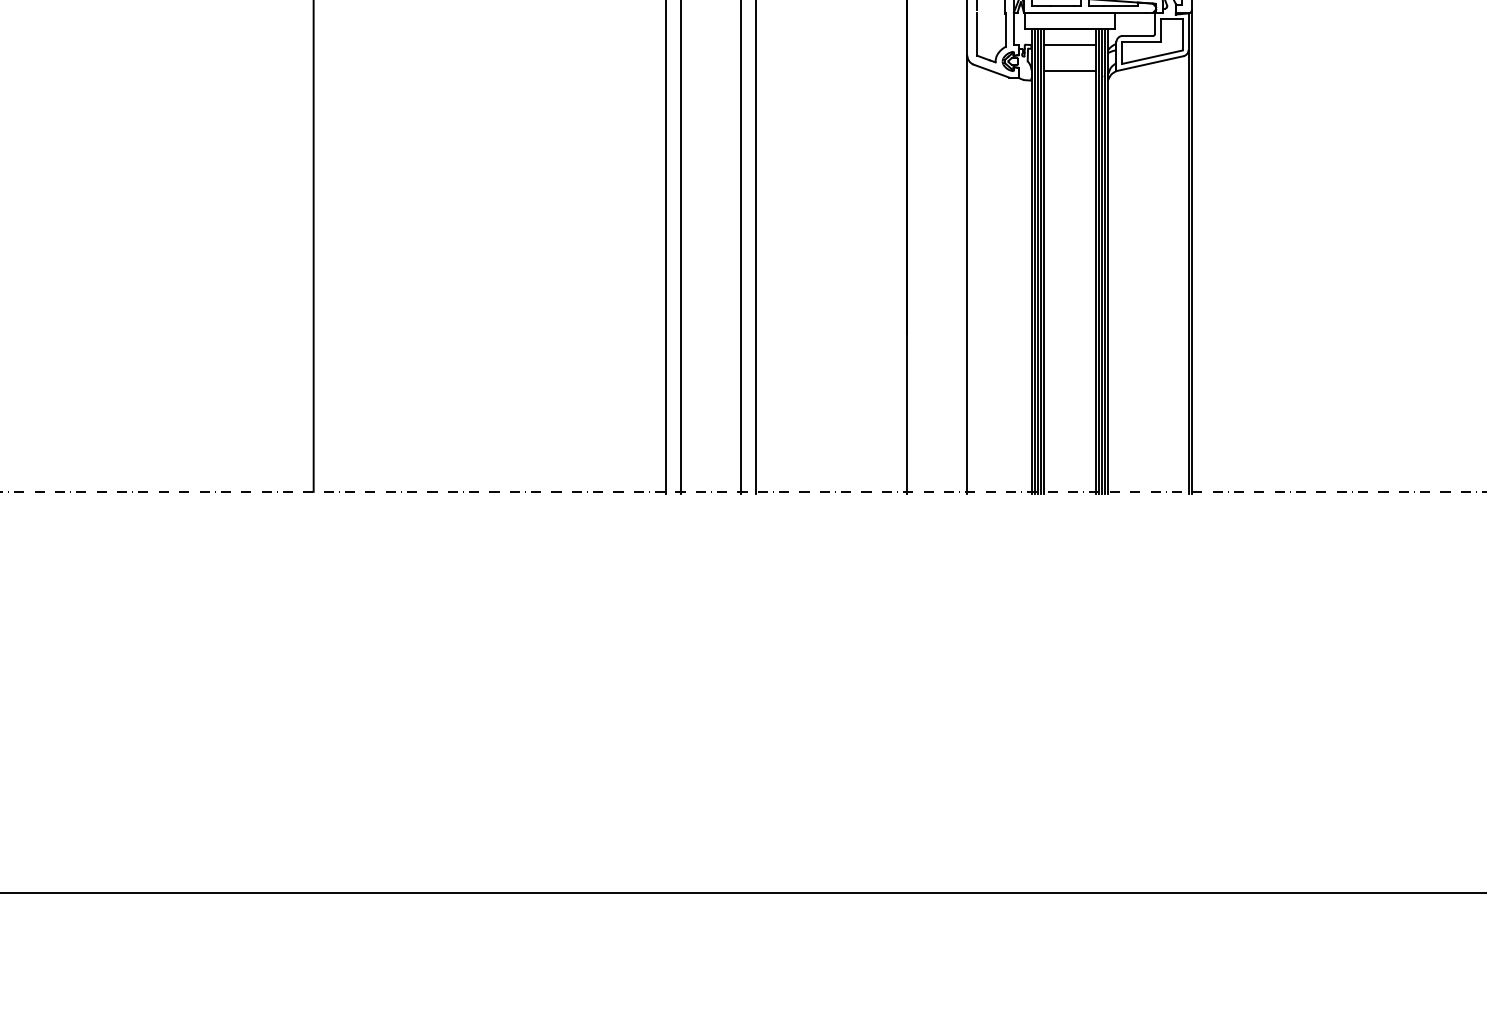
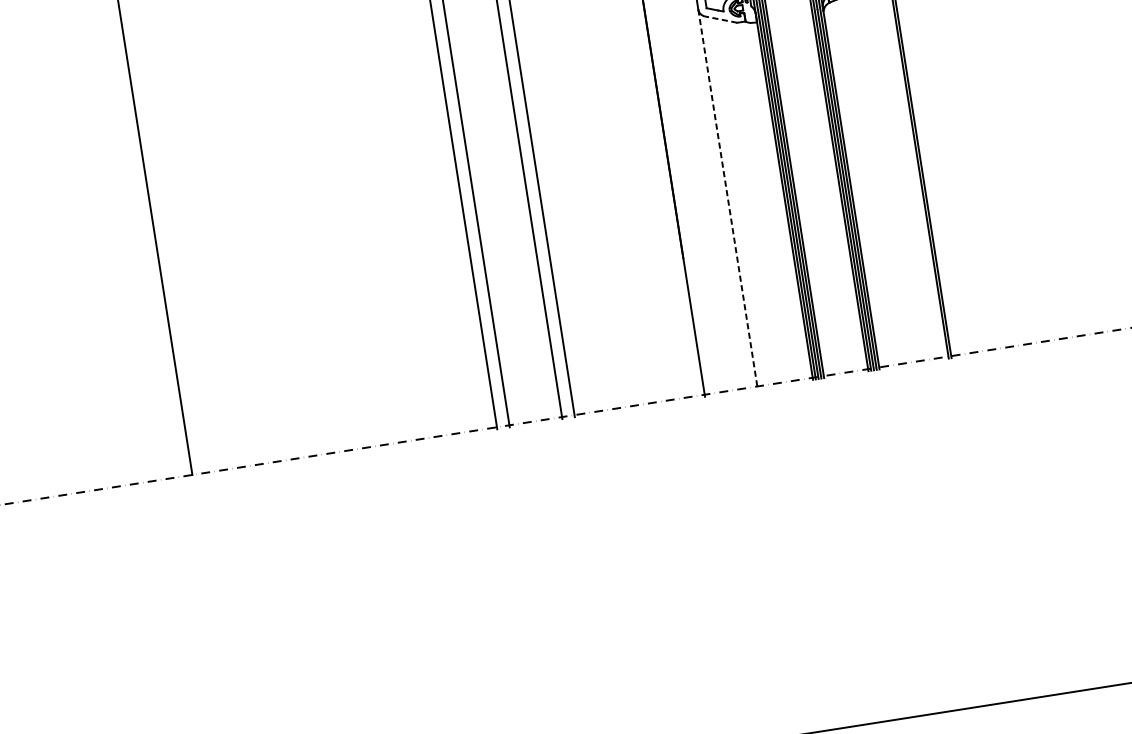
line: (991, 71) -> (721, 19), solid -> dashed
line: (1069, 71) -> (788, 9), removed
line: (967, 275) -> (728, 199), solid -> dashed

